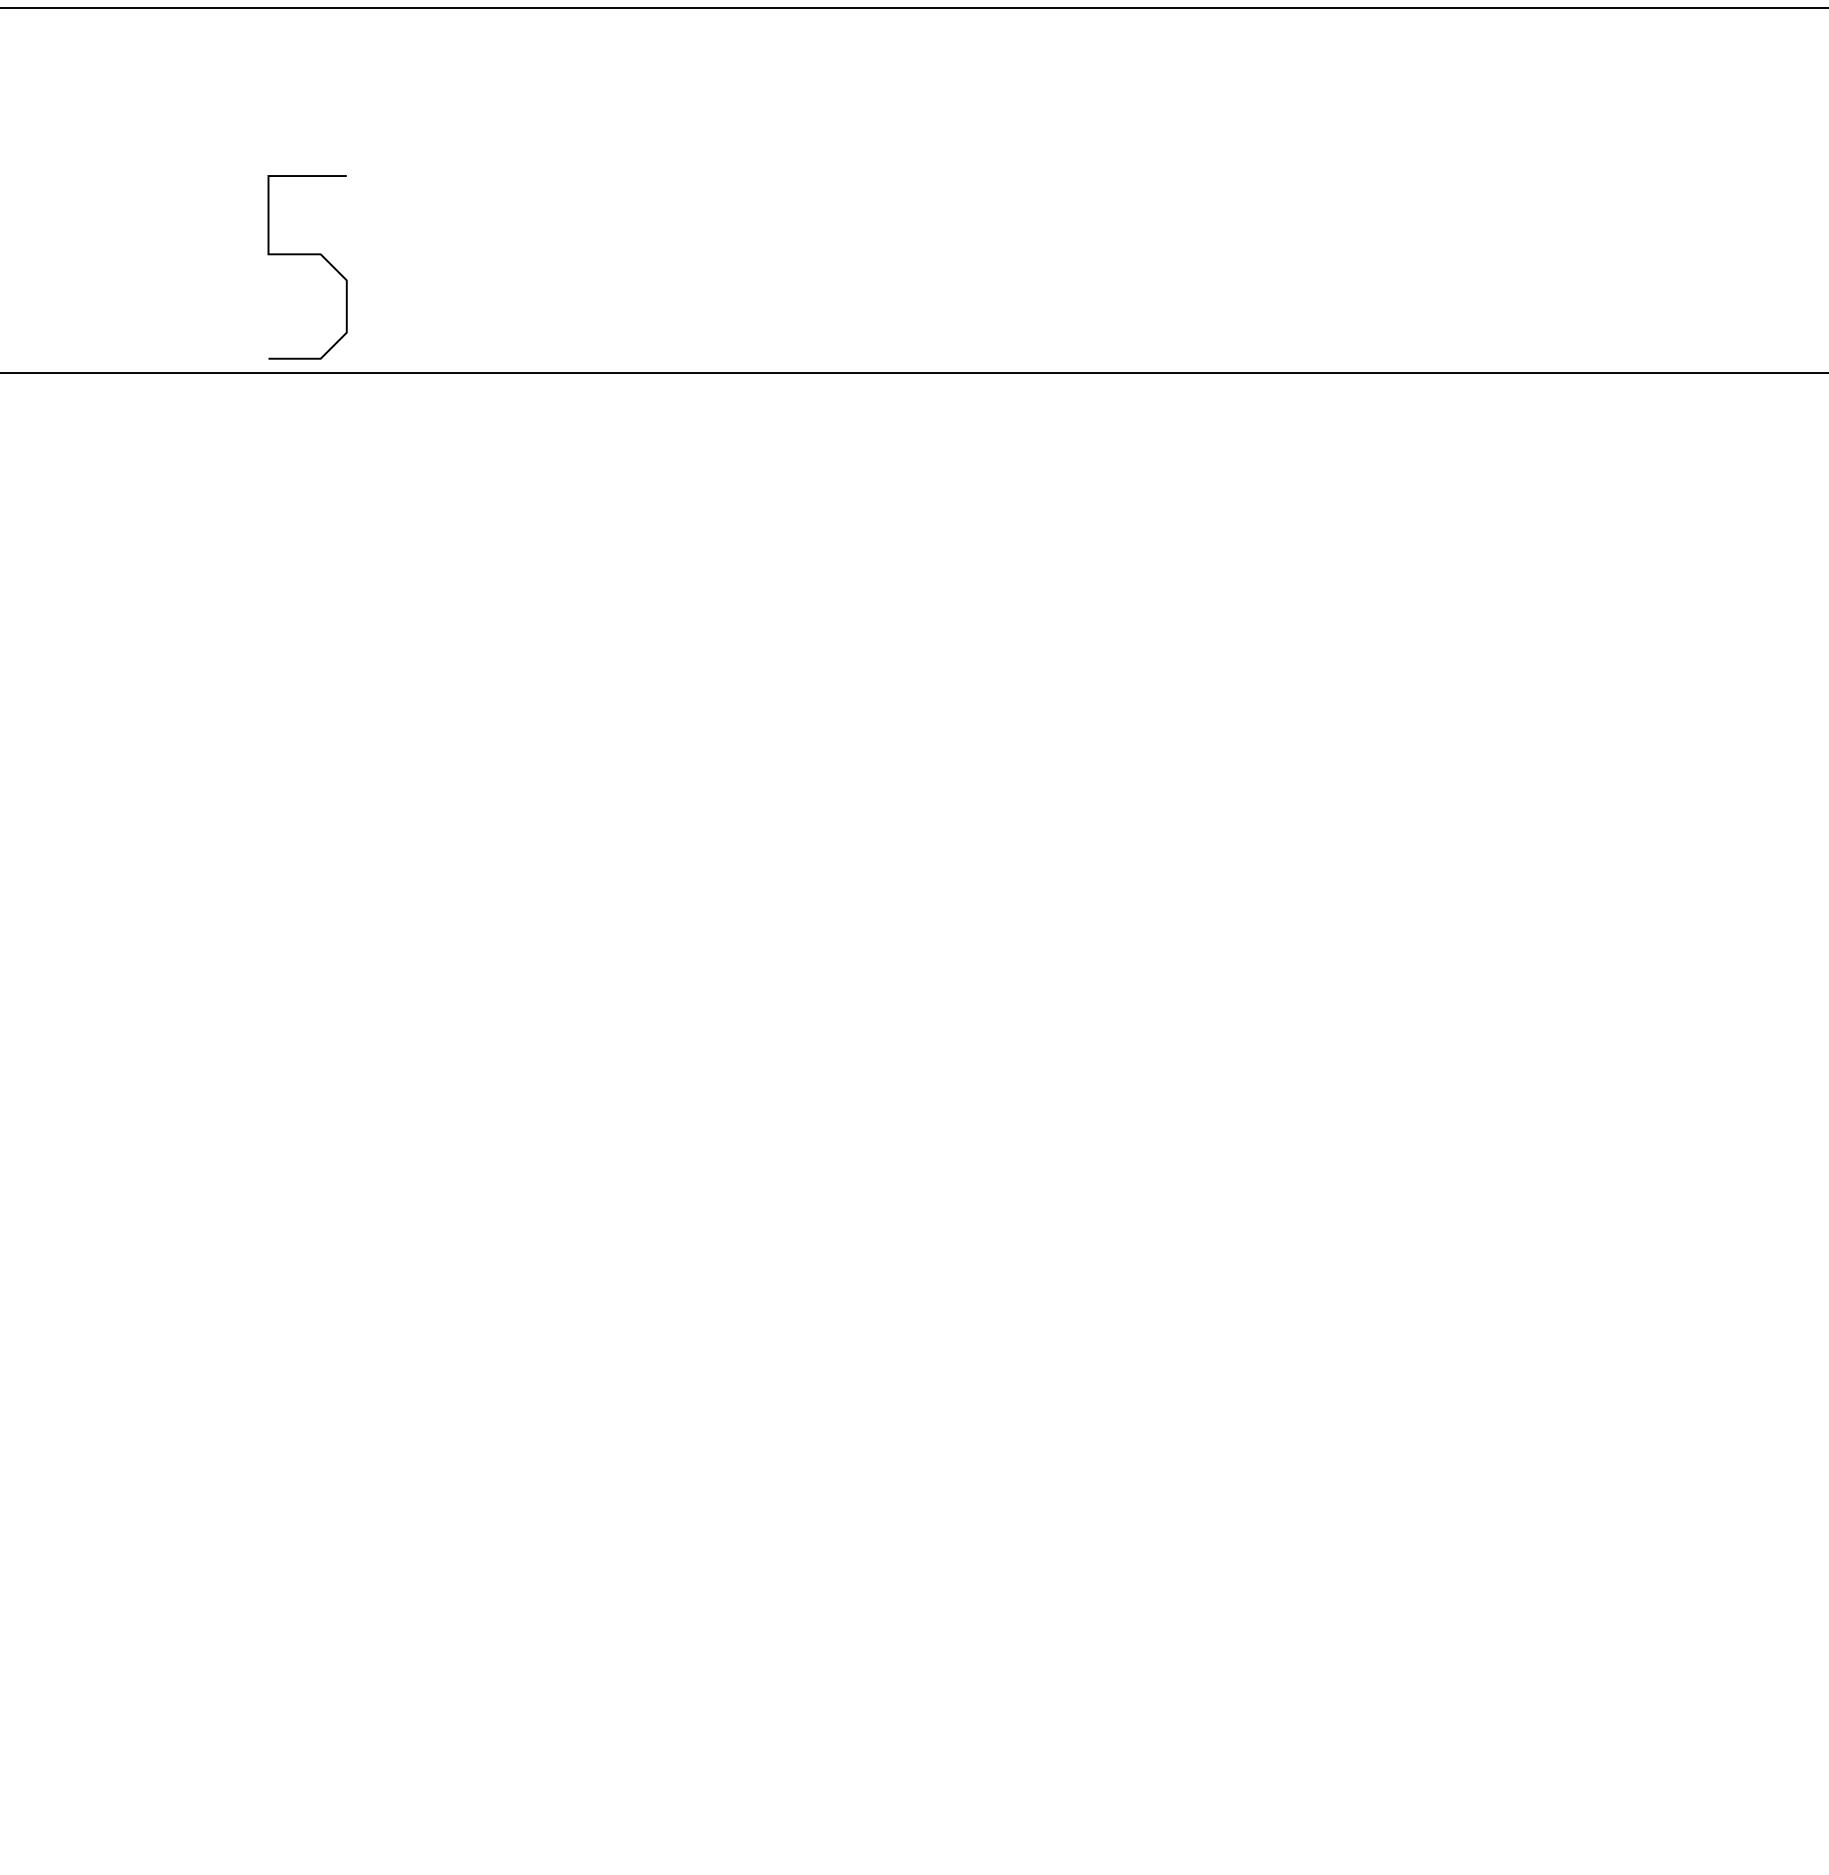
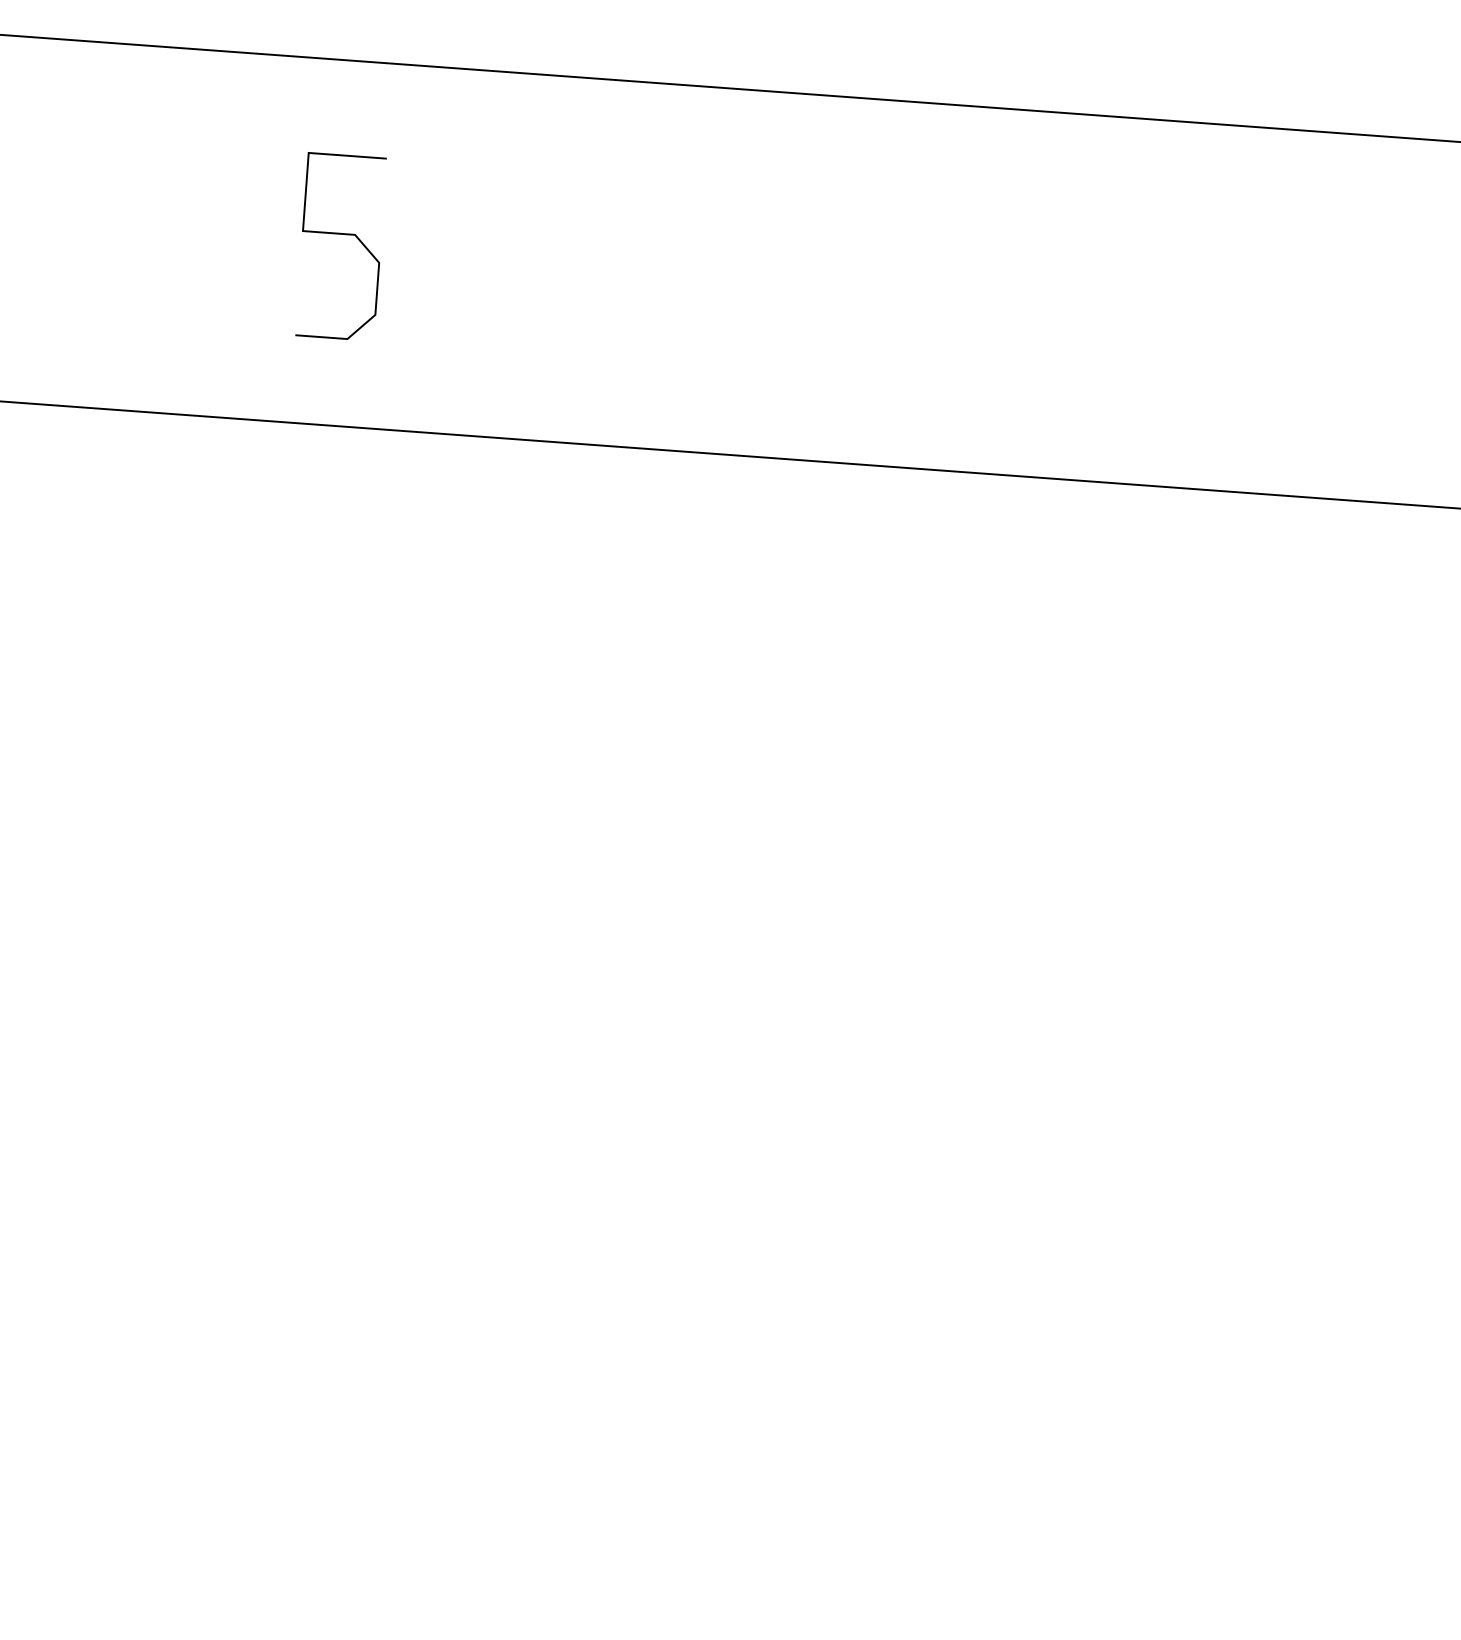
curve: (307, 255) -> (341, 235), moved

